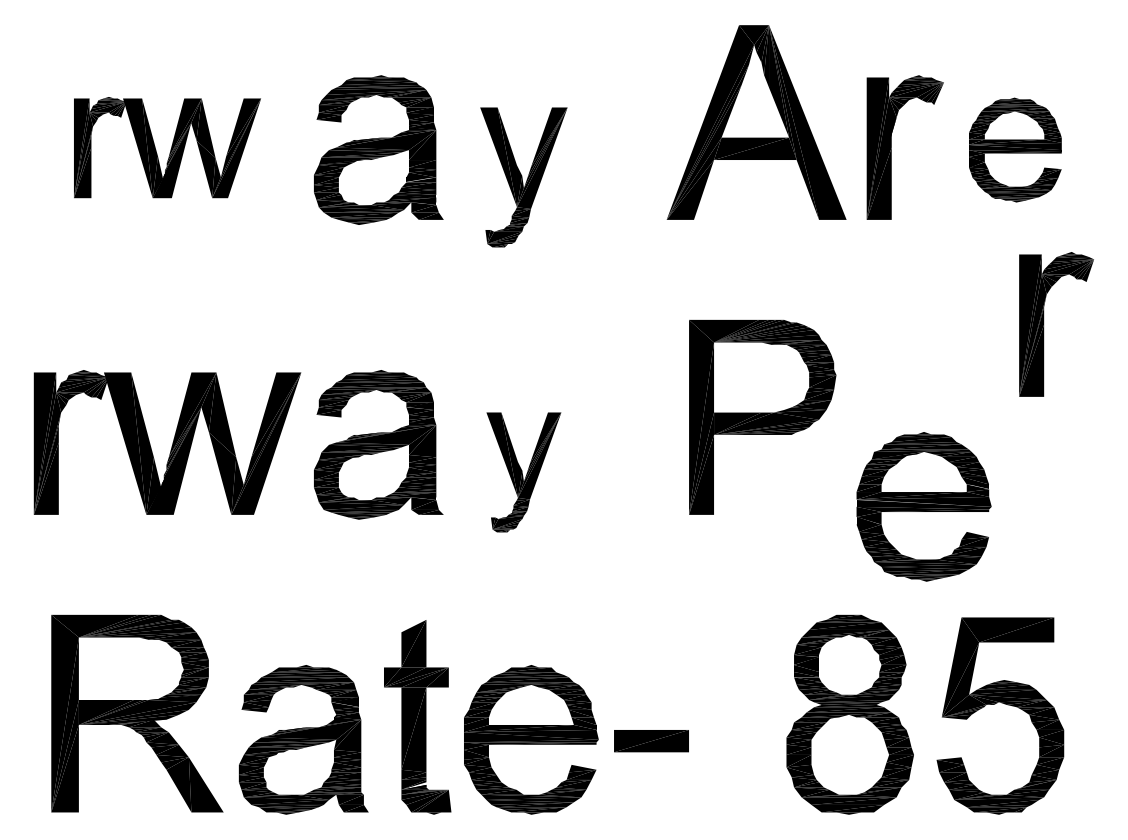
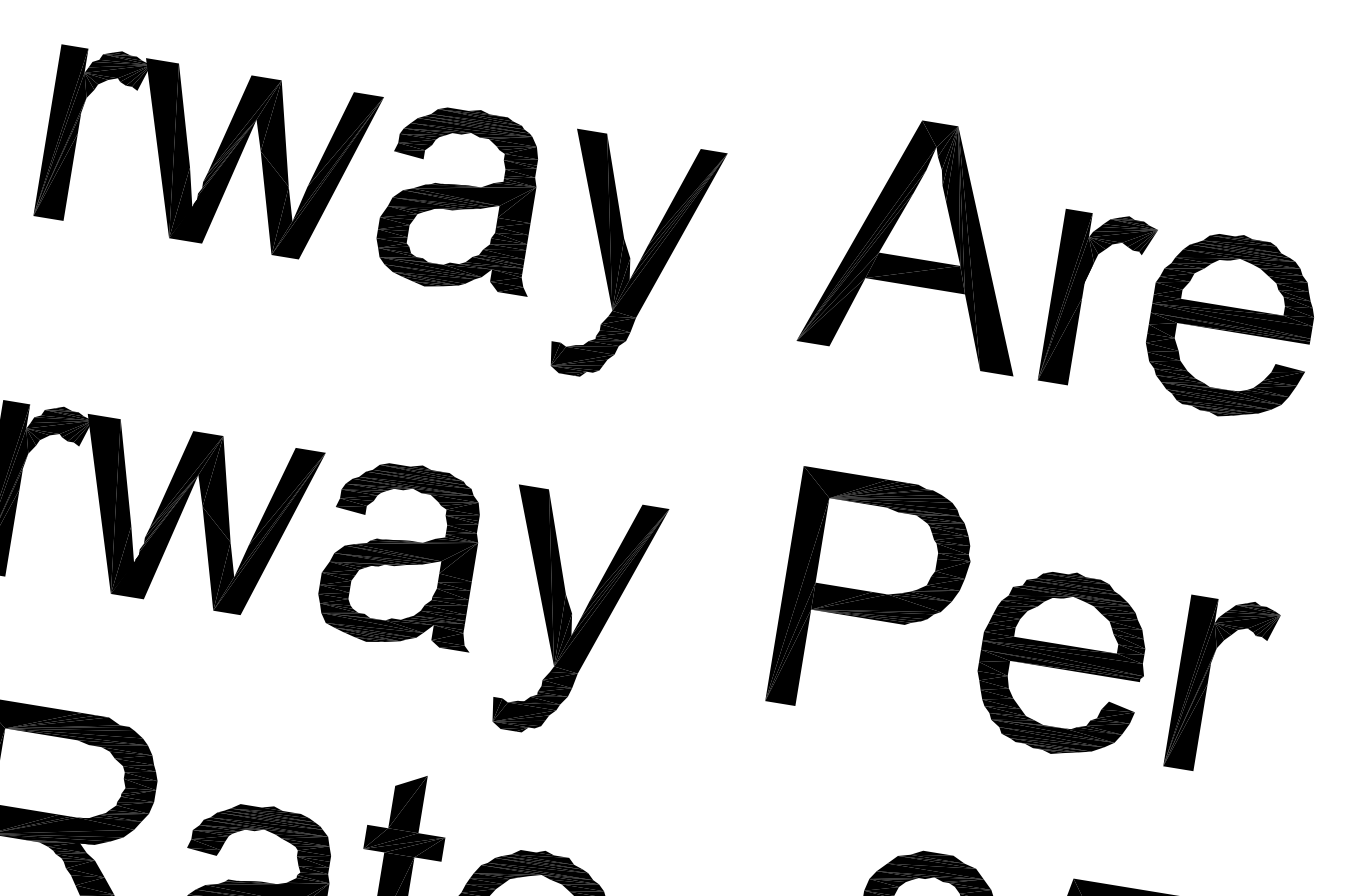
part: (167, 147) -> (208, 155), size x1.43
part: (1015, 149) -> (1231, 324), size x1.43
part: (523, 177) -> (632, 261), size x1.43
part: (1044, 324) -> (1208, 683), moved
part: (523, 472) -> (573, 617), size x1.67
part: (923, 506) -> (1061, 662), moved

